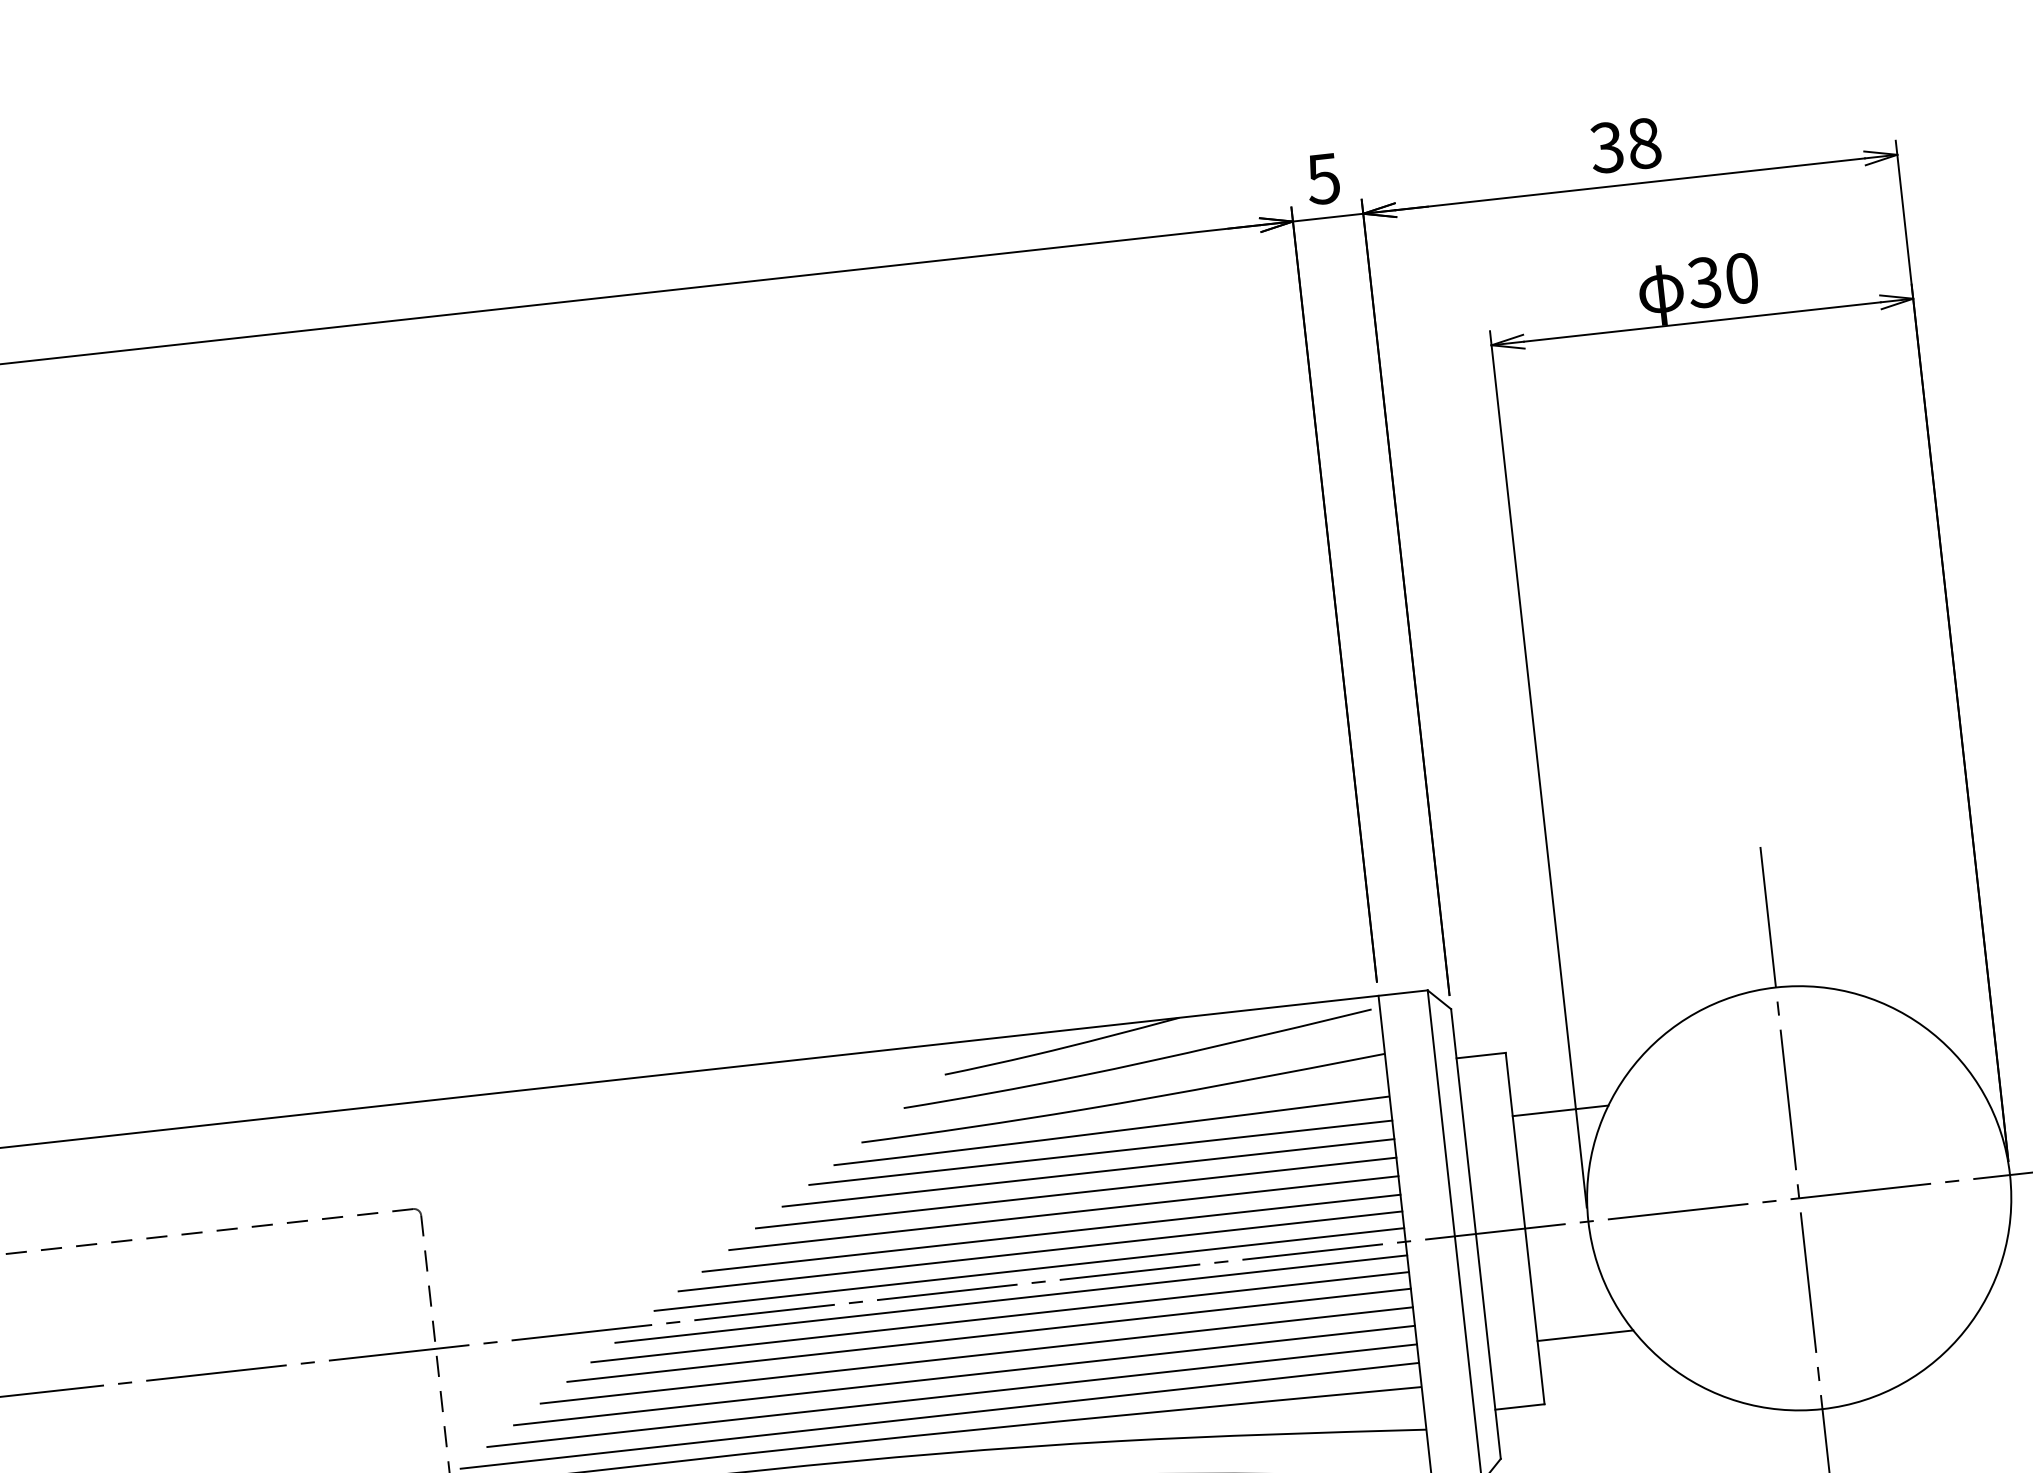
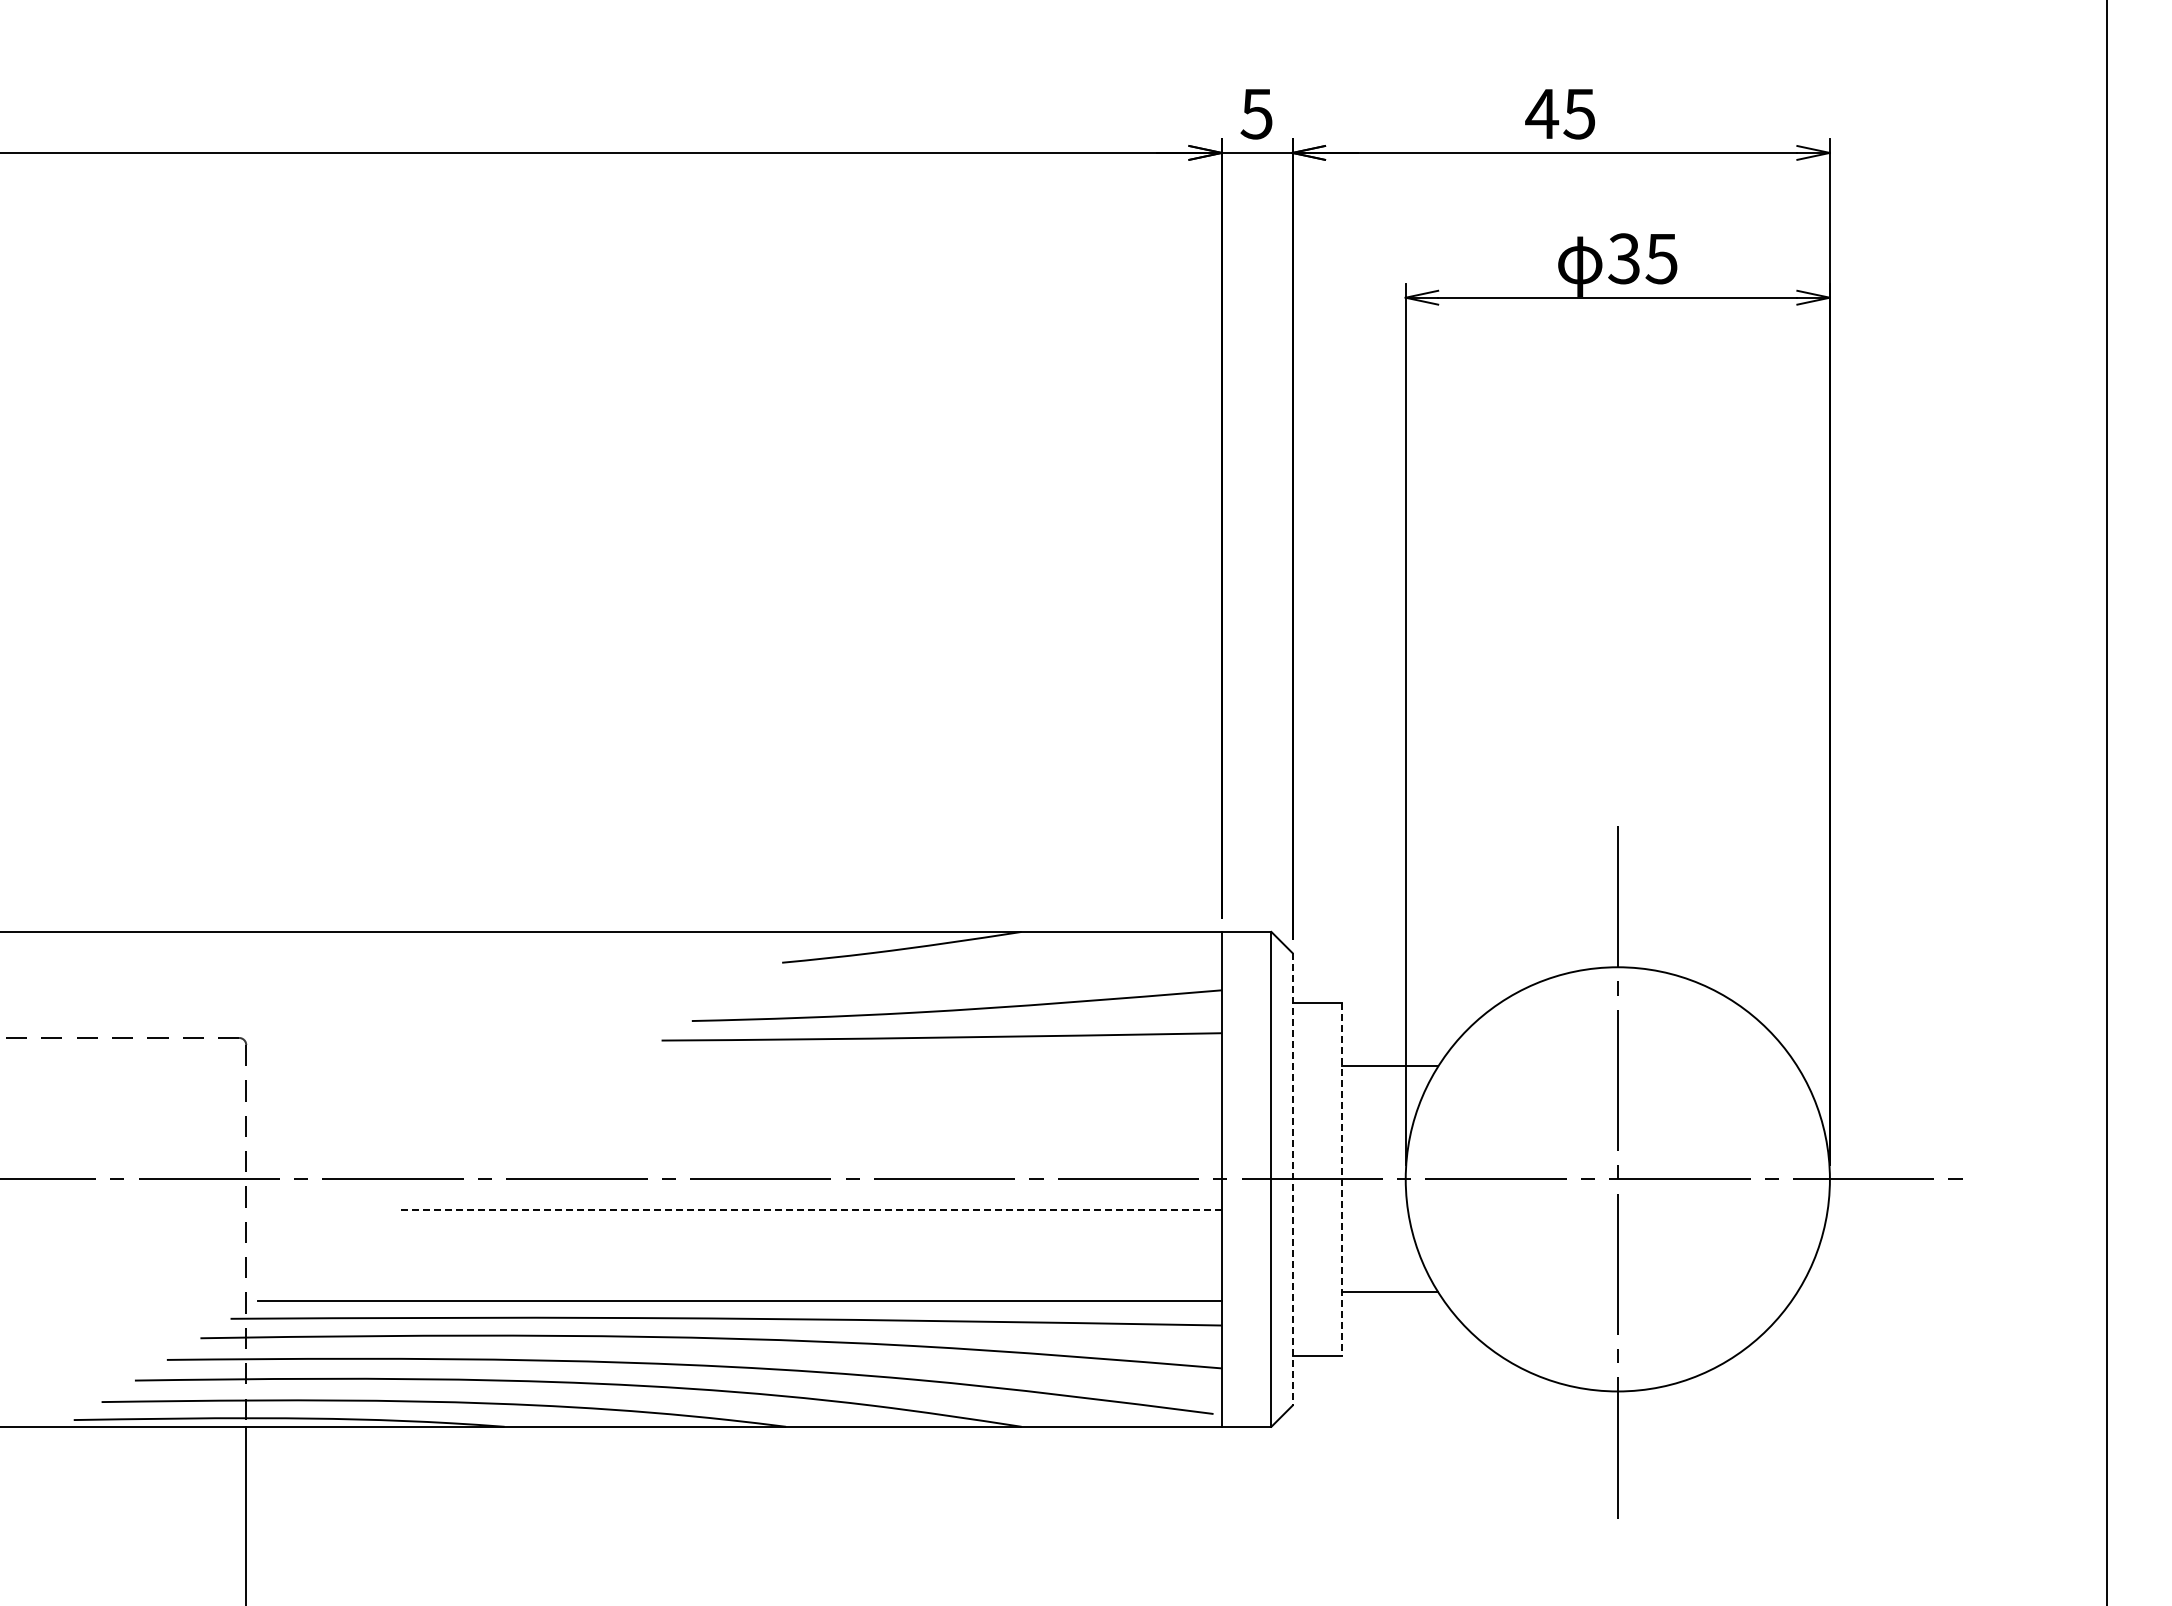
text: (1625, 145) -> (1560, 113), 38 -> 45
text: (1741, 278) -> (1661, 258), 30 -> 35
curve: (1138, 1063) -> (975, 972), removed
line: (1100, 1152) -> (928, 1057), removed
line: (1087, 1173) -> (913, 1076), removed
line: (1075, 1192) -> (899, 1094), removed
line: (1063, 1213) -> (884, 1113), removed
line: (1525, 1228) -> (1342, 1179), solid -> dashed
line: (1051, 1233) -> (870, 1132), removed
line: (1475, 1234) -> (1292, 1179), solid -> dashed
line: (1040, 1251) -> (857, 1148), removed
line: (1029, 1269) -> (844, 1165), removed
line: (1011, 1299) -> (823, 1193), removed
line: (1000, 1316) -> (810, 1209), solid -> dashed
line: (989, 1335) -> (797, 1226), removed
line: (976, 1355) -> (782, 1245), removed
line: (964, 1375) -> (768, 1263), removed
line: (951, 1395) -> (753, 1282), removed

